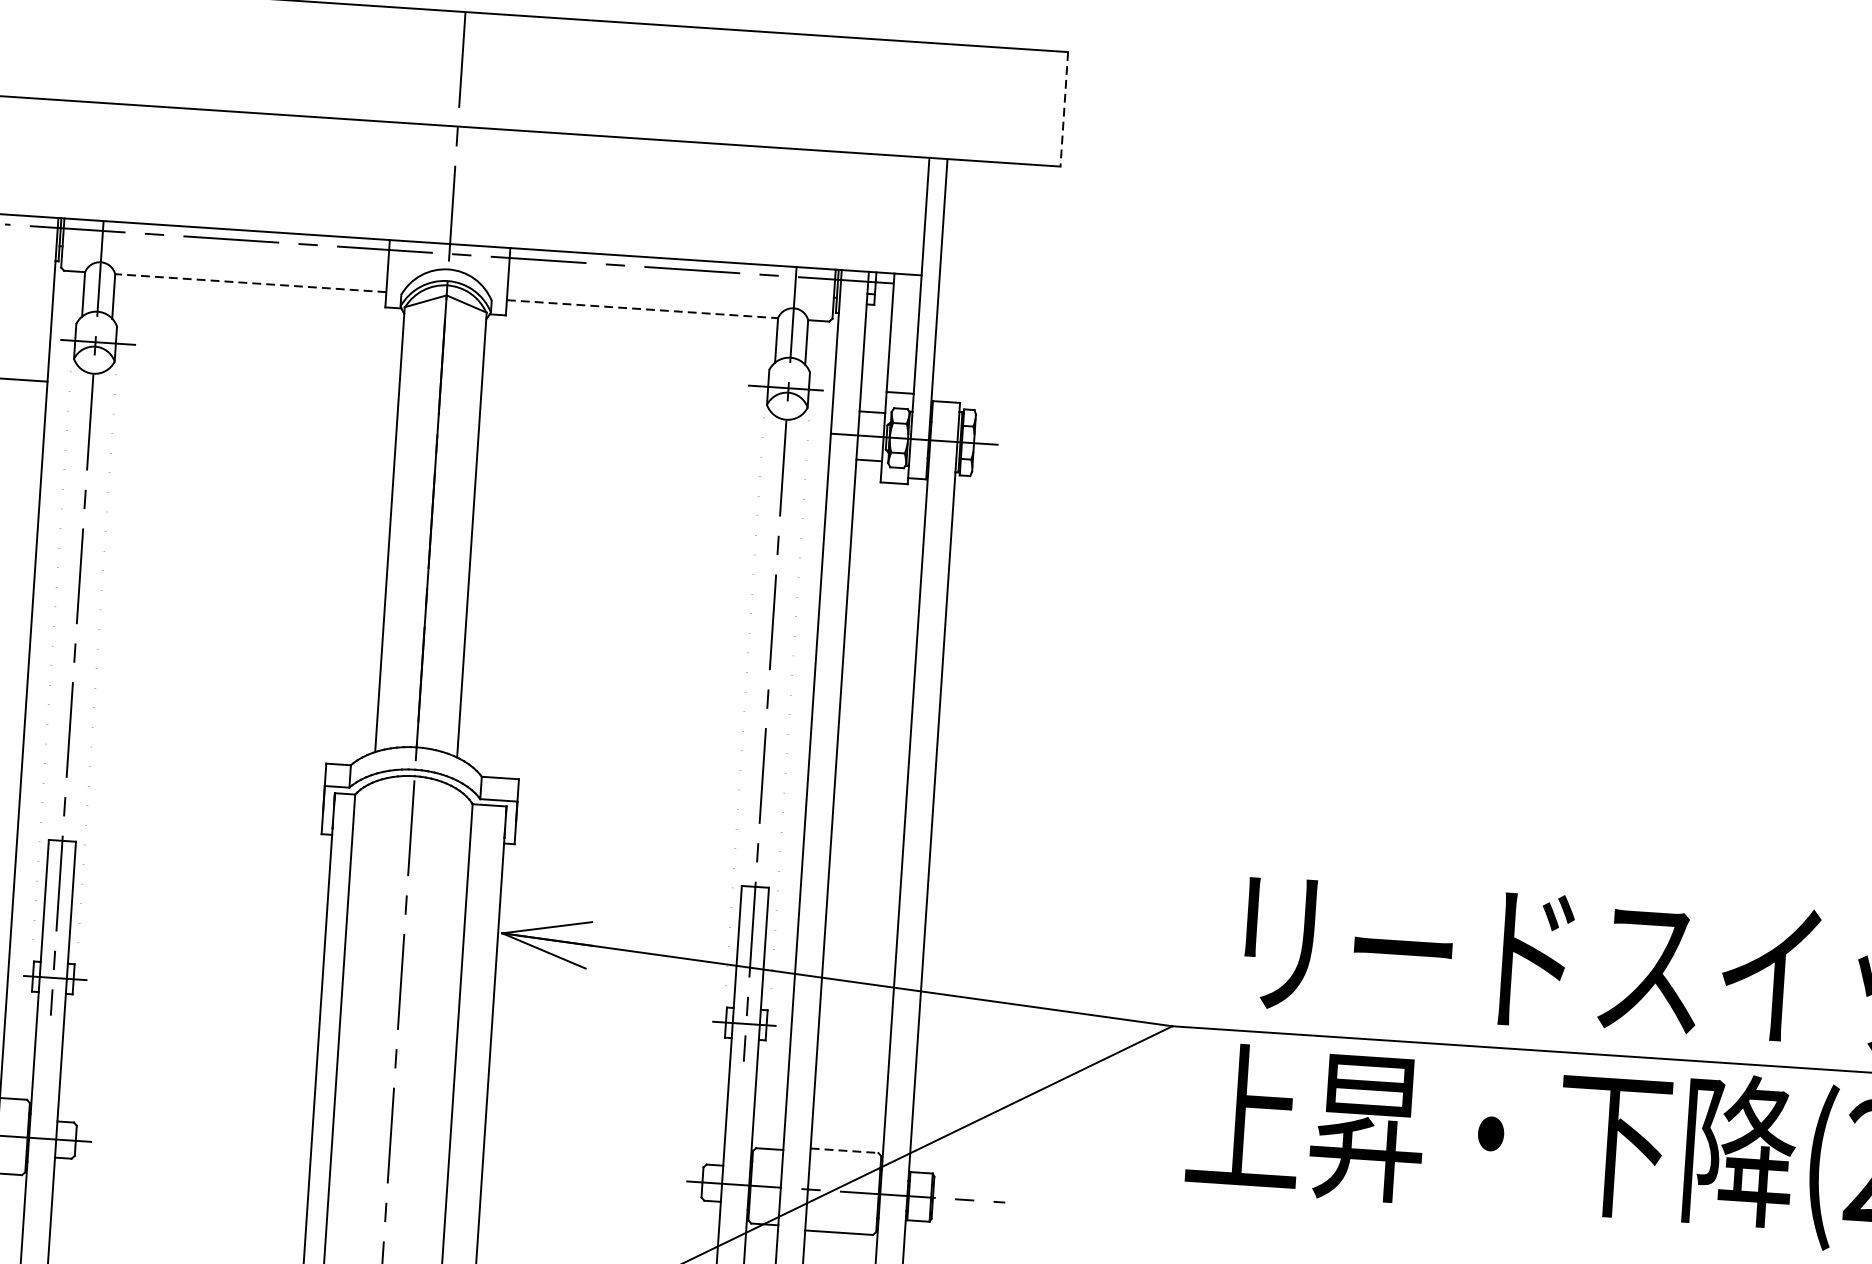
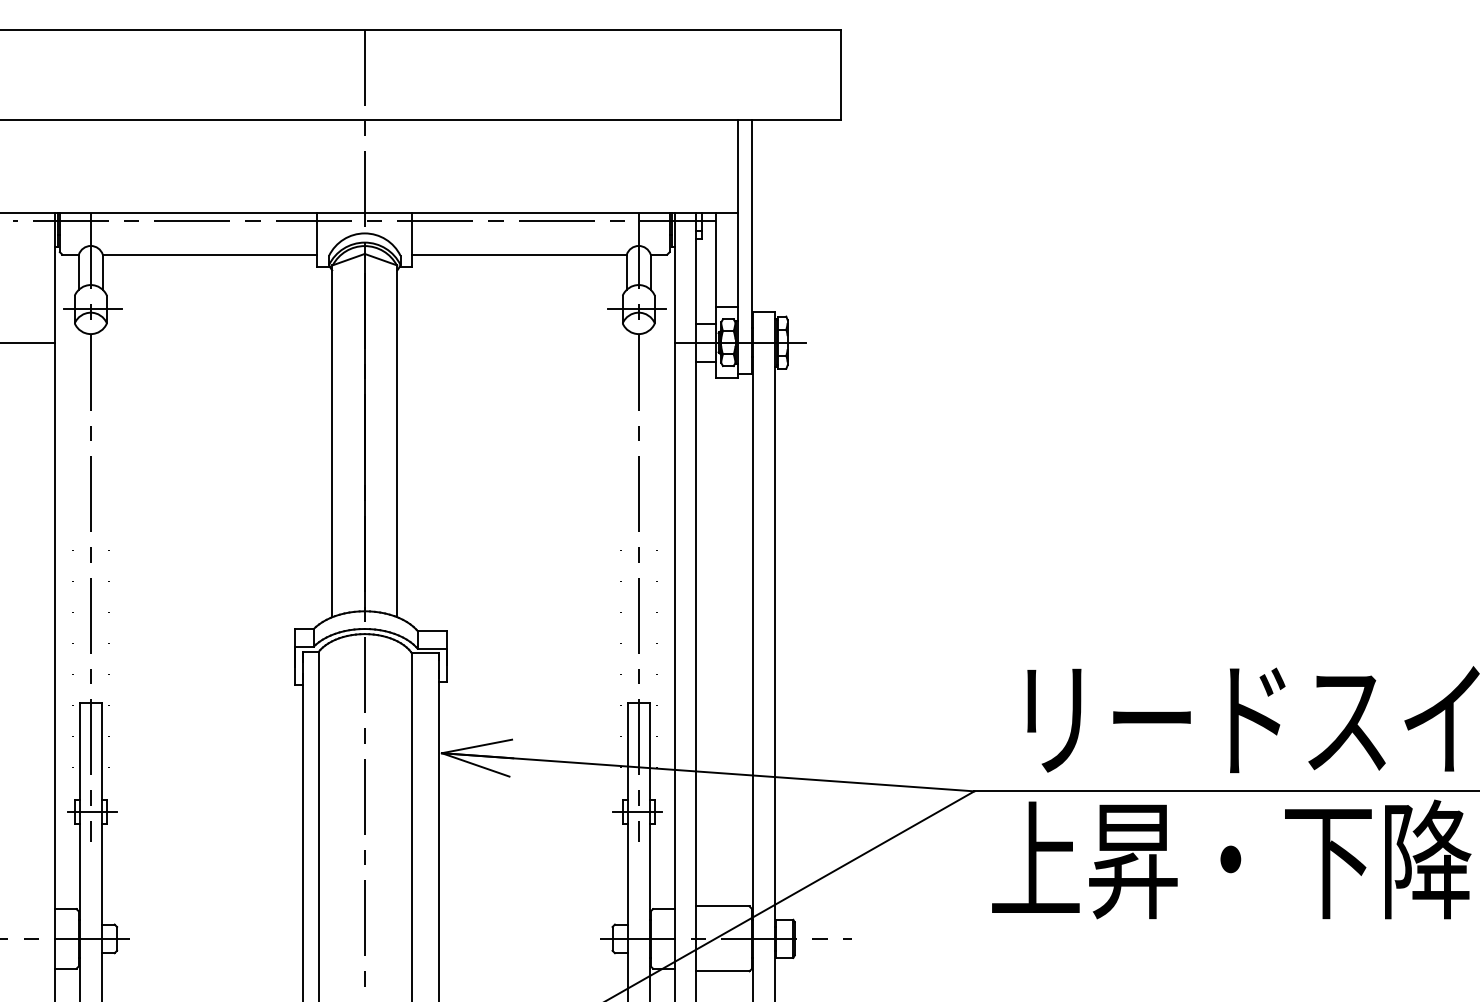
line: (1064, 109) -> (841, 75), dashed -> solid
line: (250, 283) -> (209, 254), dashed -> solid
line: (643, 309) -> (520, 254), dashed -> solid
line: (844, 1150) -> (722, 906), dashed -> solid

